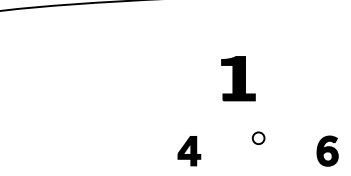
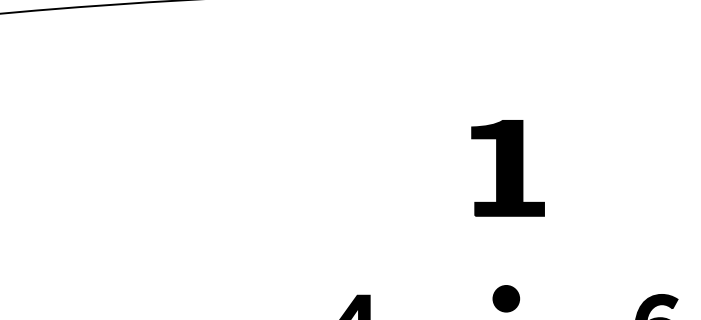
part: (238, 78) -> (508, 167), moved
fill: (258, 138) -> (506, 299), added

